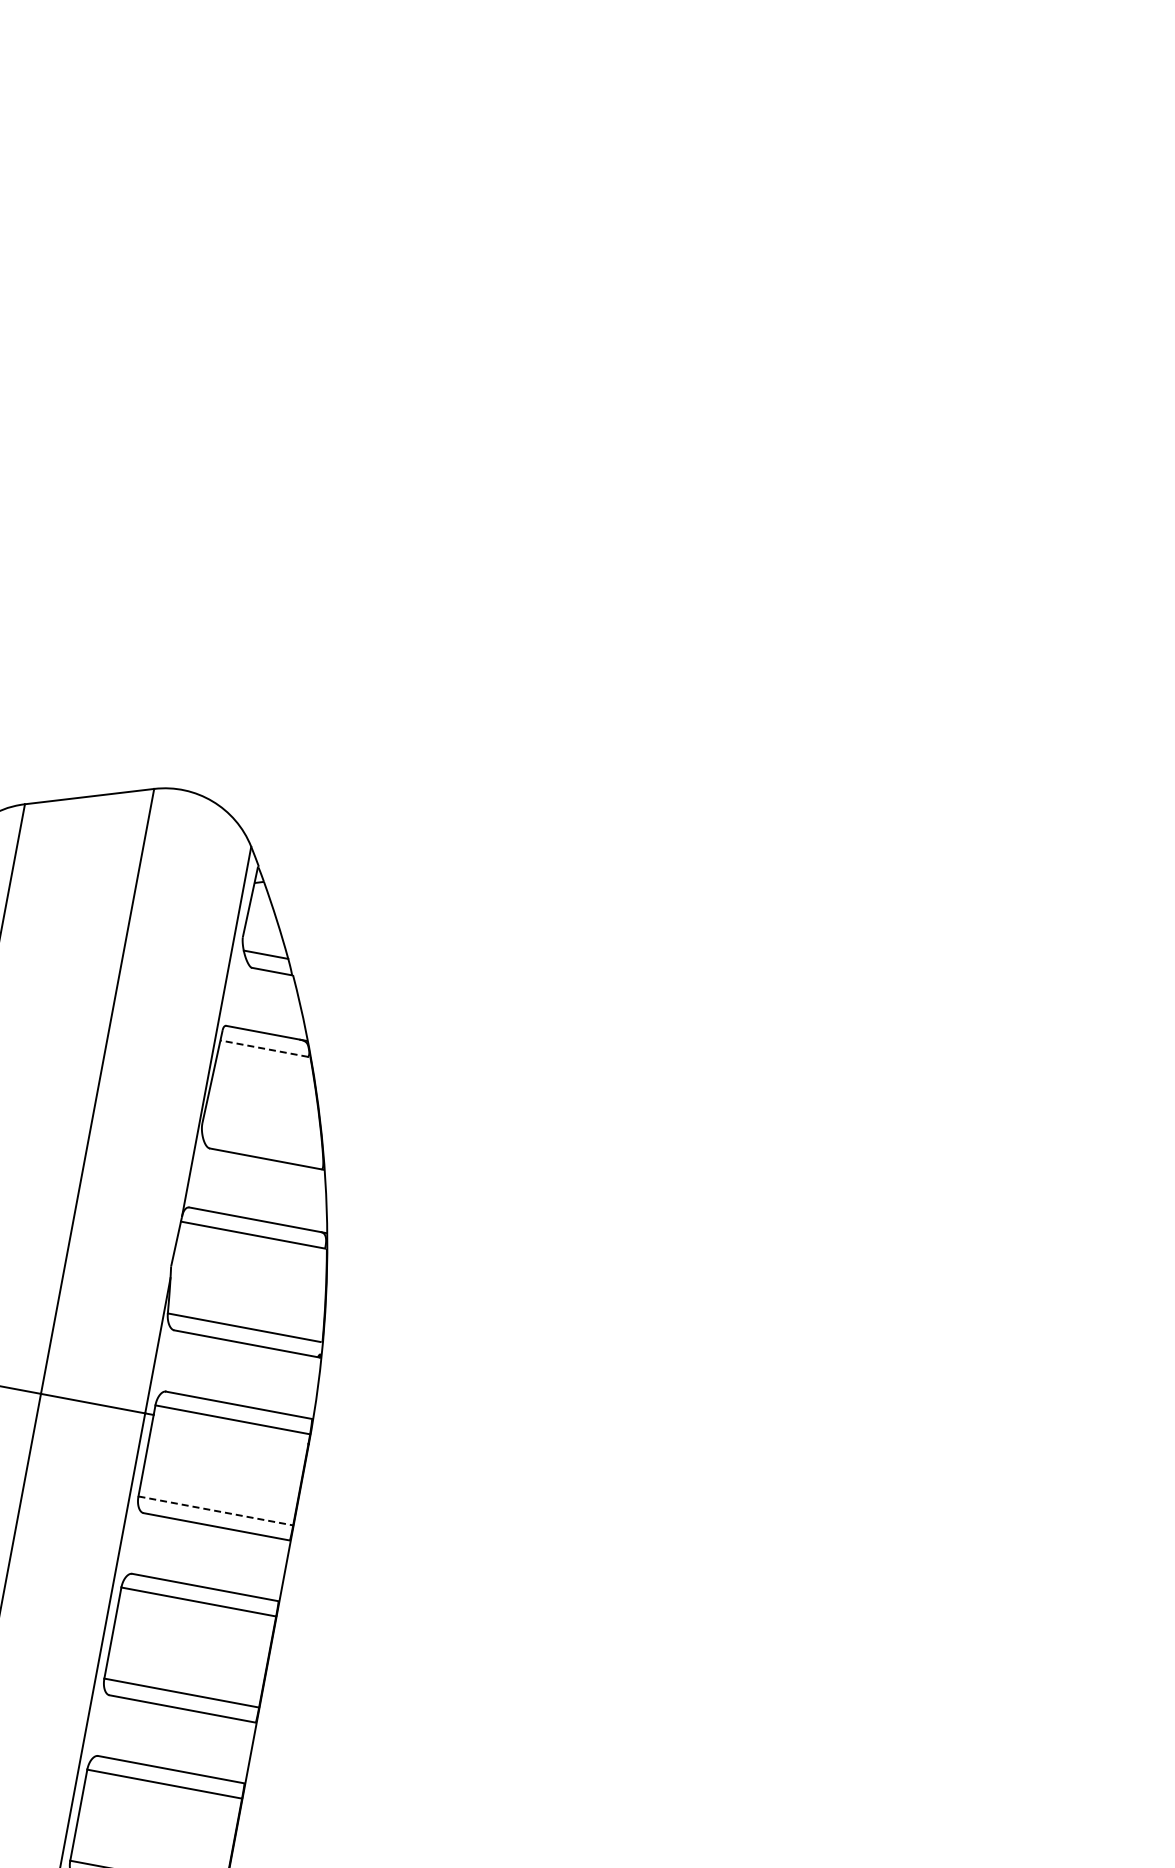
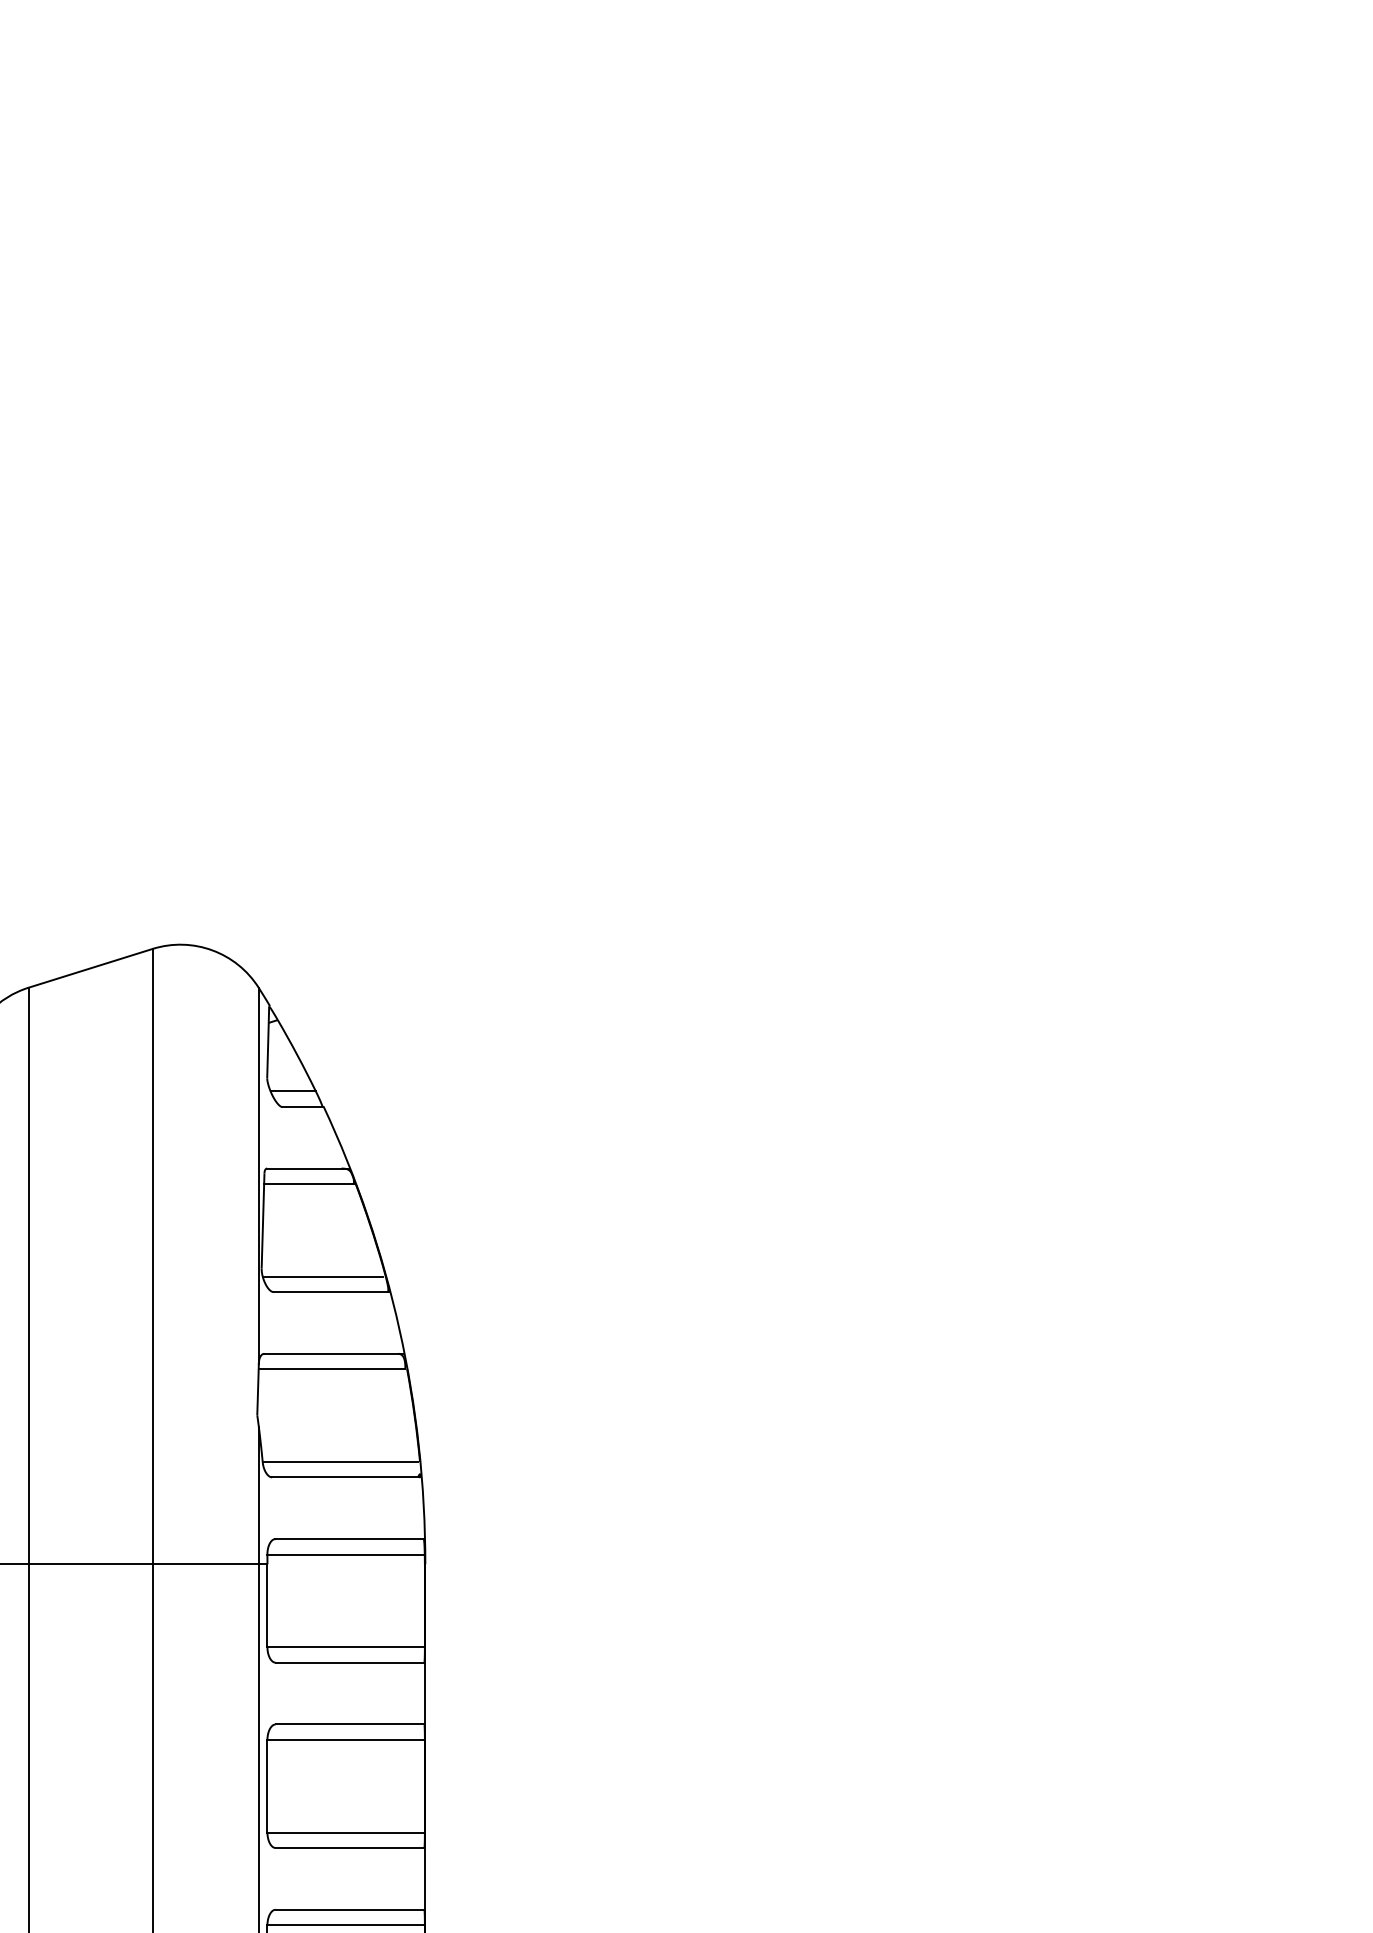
line: (264, 1048) -> (308, 1183), dashed -> solid
line: (260, 1142) -> (322, 1276), added
line: (216, 1511) -> (346, 1647), dashed -> solid

